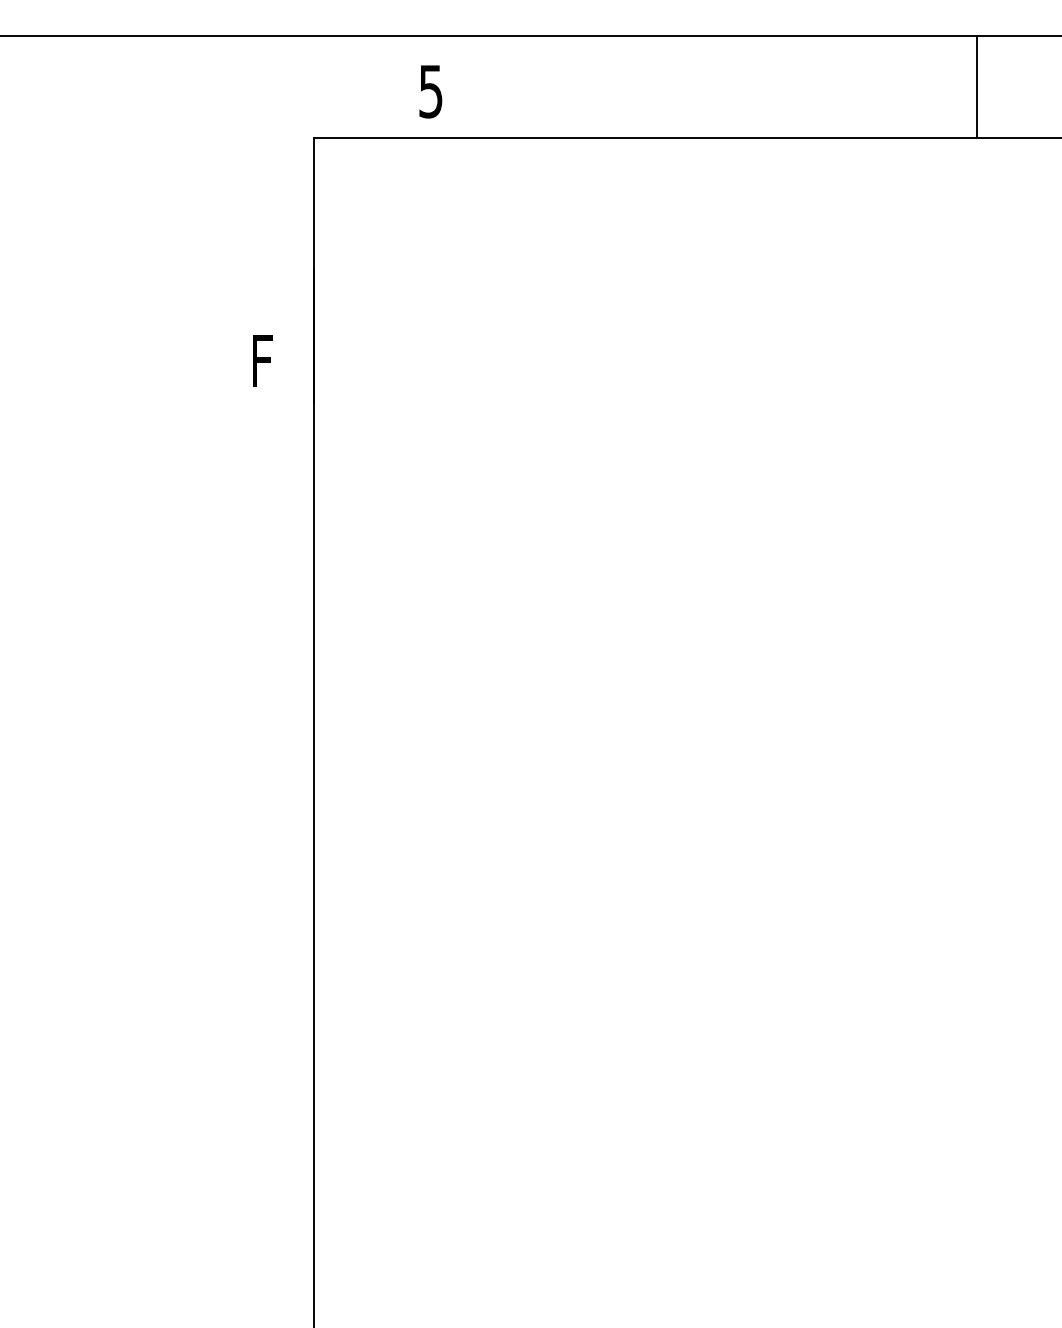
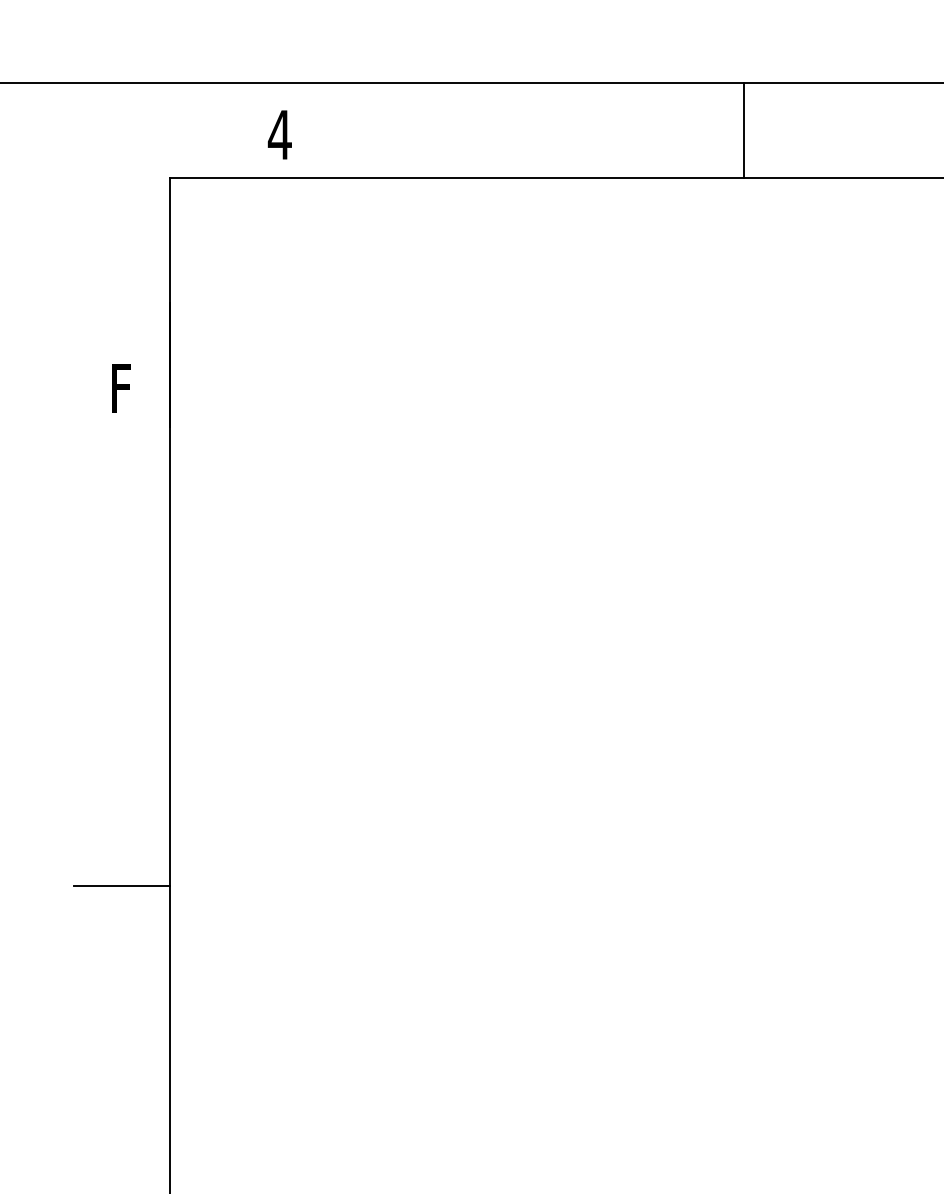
line: (976, 86) -> (743, 130), moved
text: (430, 91) -> (279, 134), 5 -> 4
line: (262, 891) -> (121, 886), added

